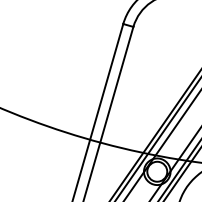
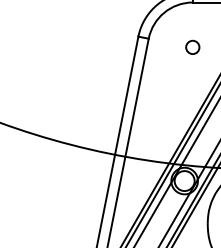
circle: (176, 38) -> (192, 46), added

